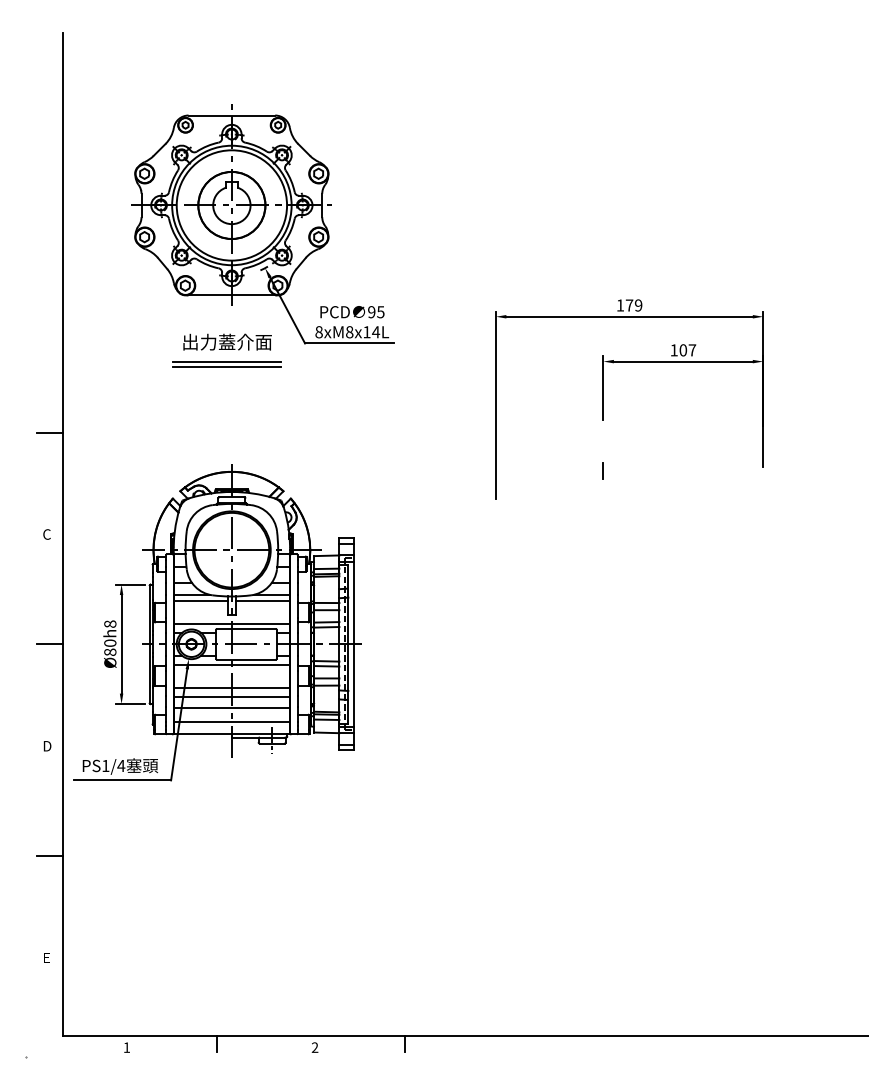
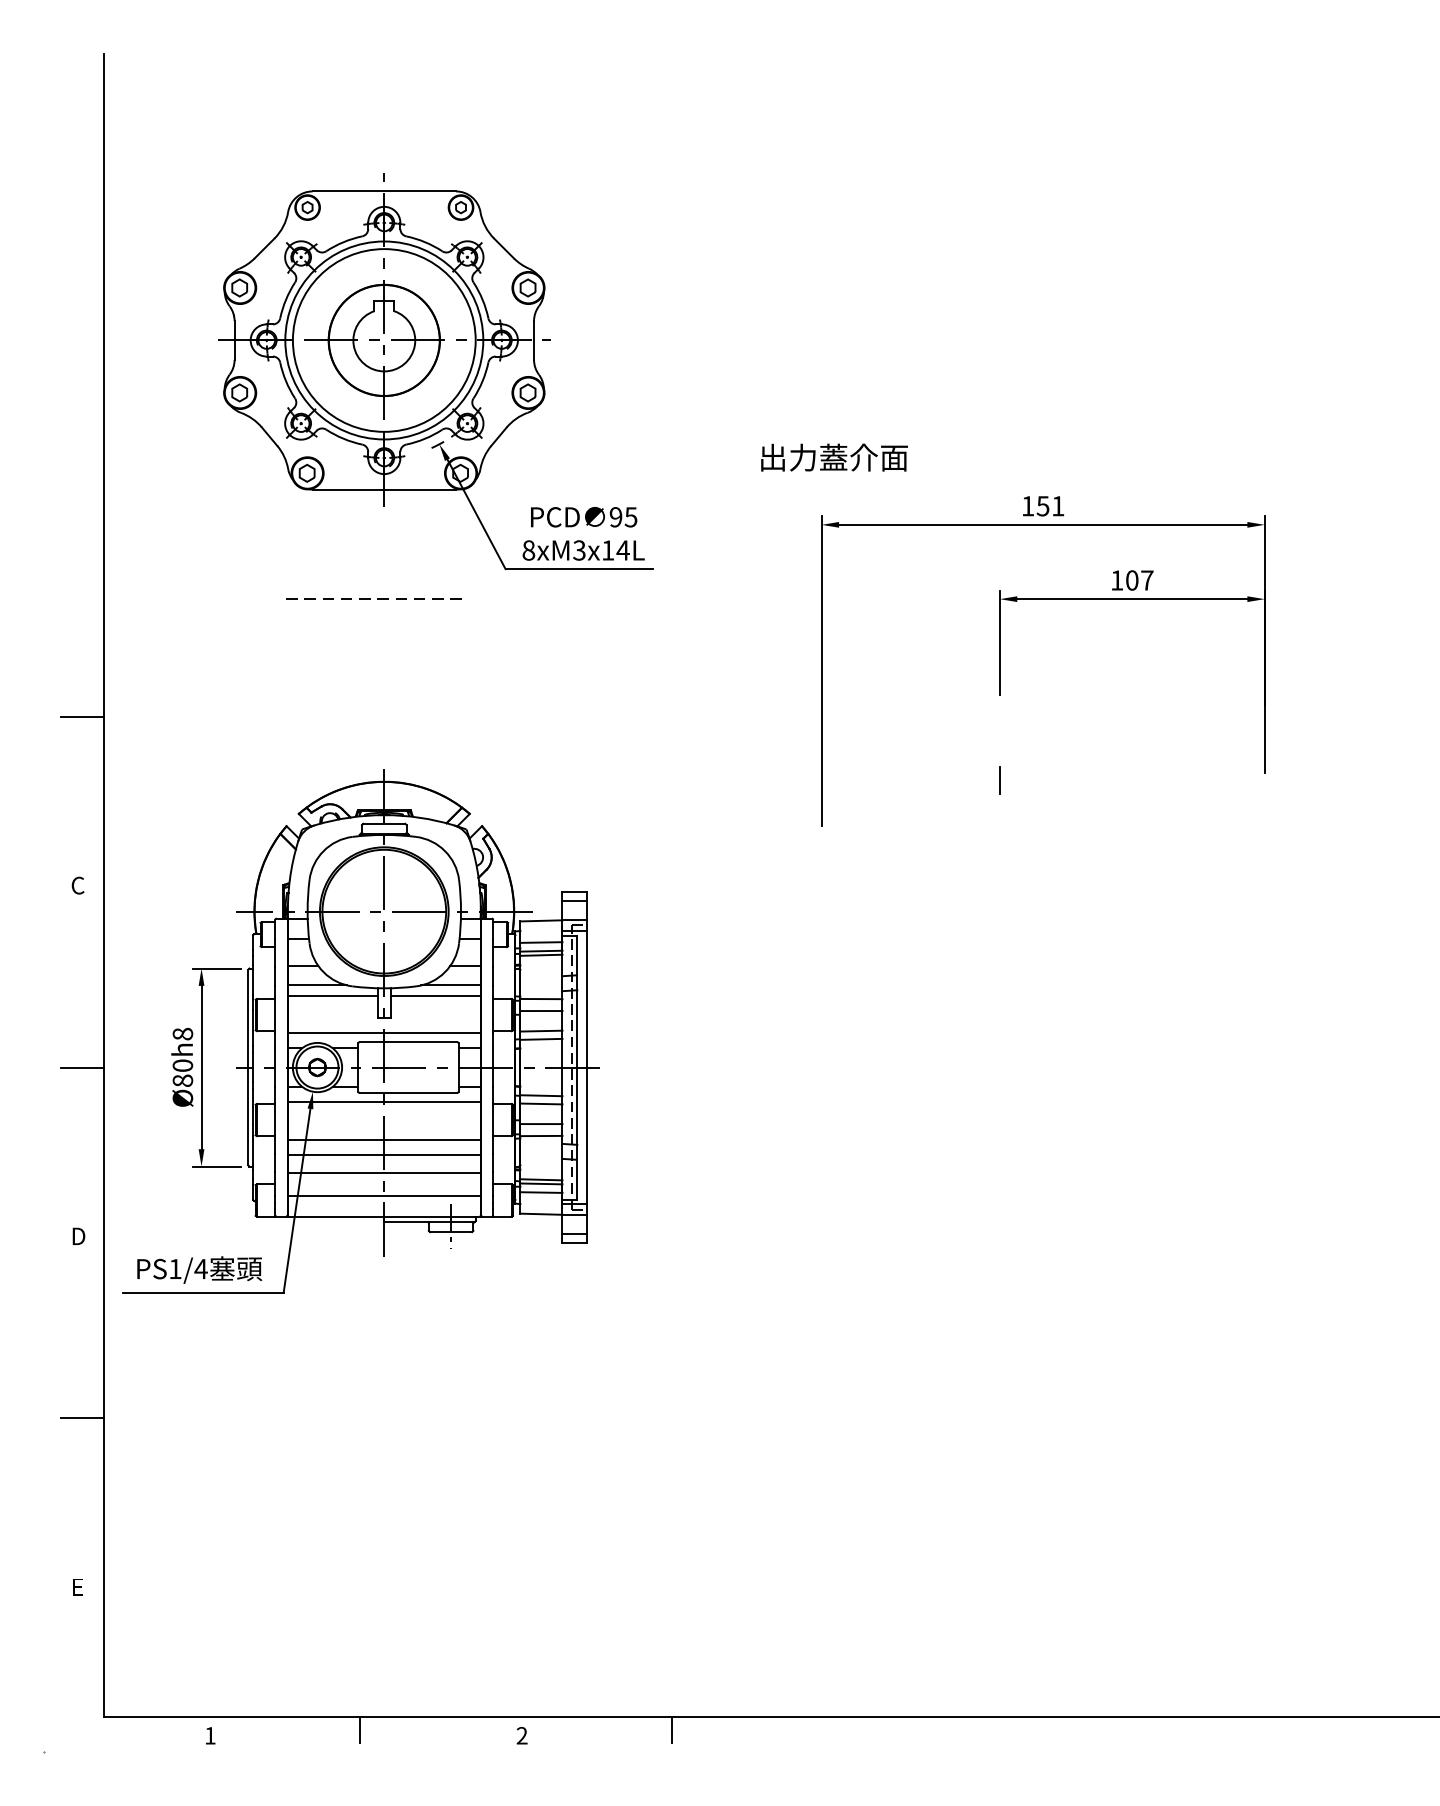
text: (633, 305) -> (1049, 506), 179 -> 151
text: (349, 332) -> (579, 550), 8xM8x14L -> 8xM3x14L
text: (227, 341) -> (834, 456), moved
line: (227, 361) -> (377, 598), solid -> dashed
line: (226, 366) -> (375, 607), removed

